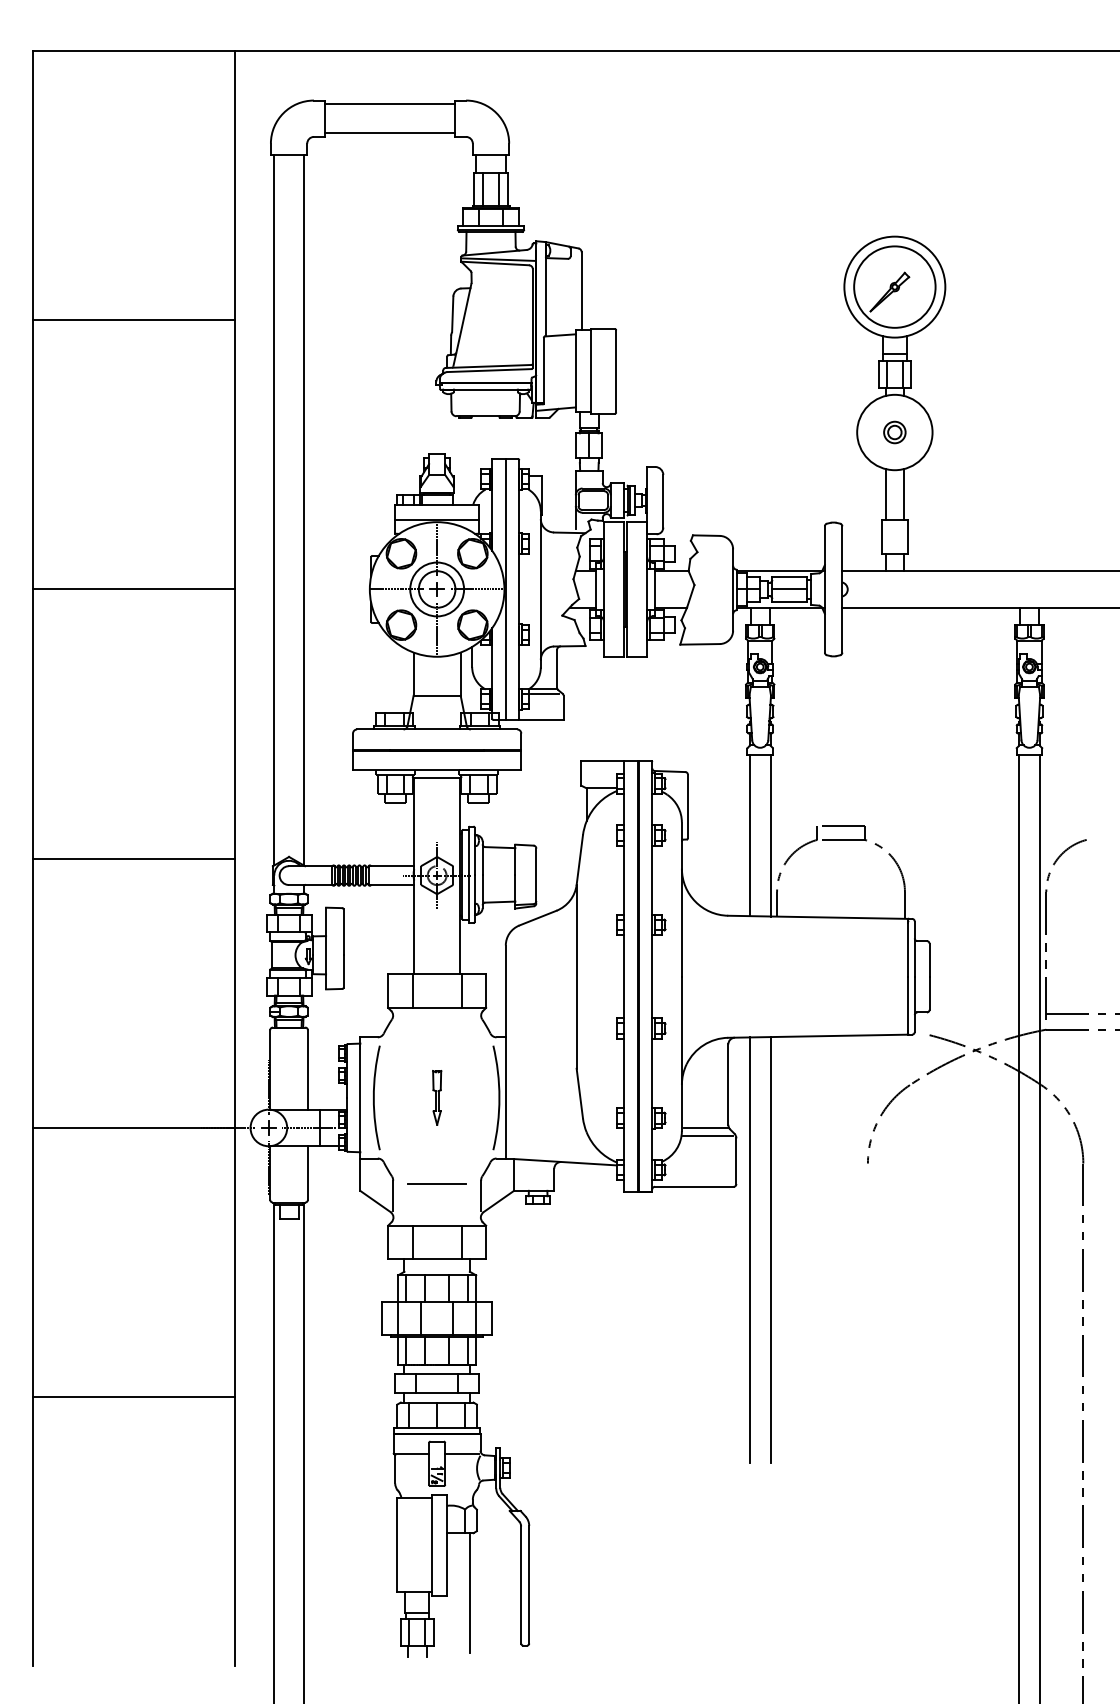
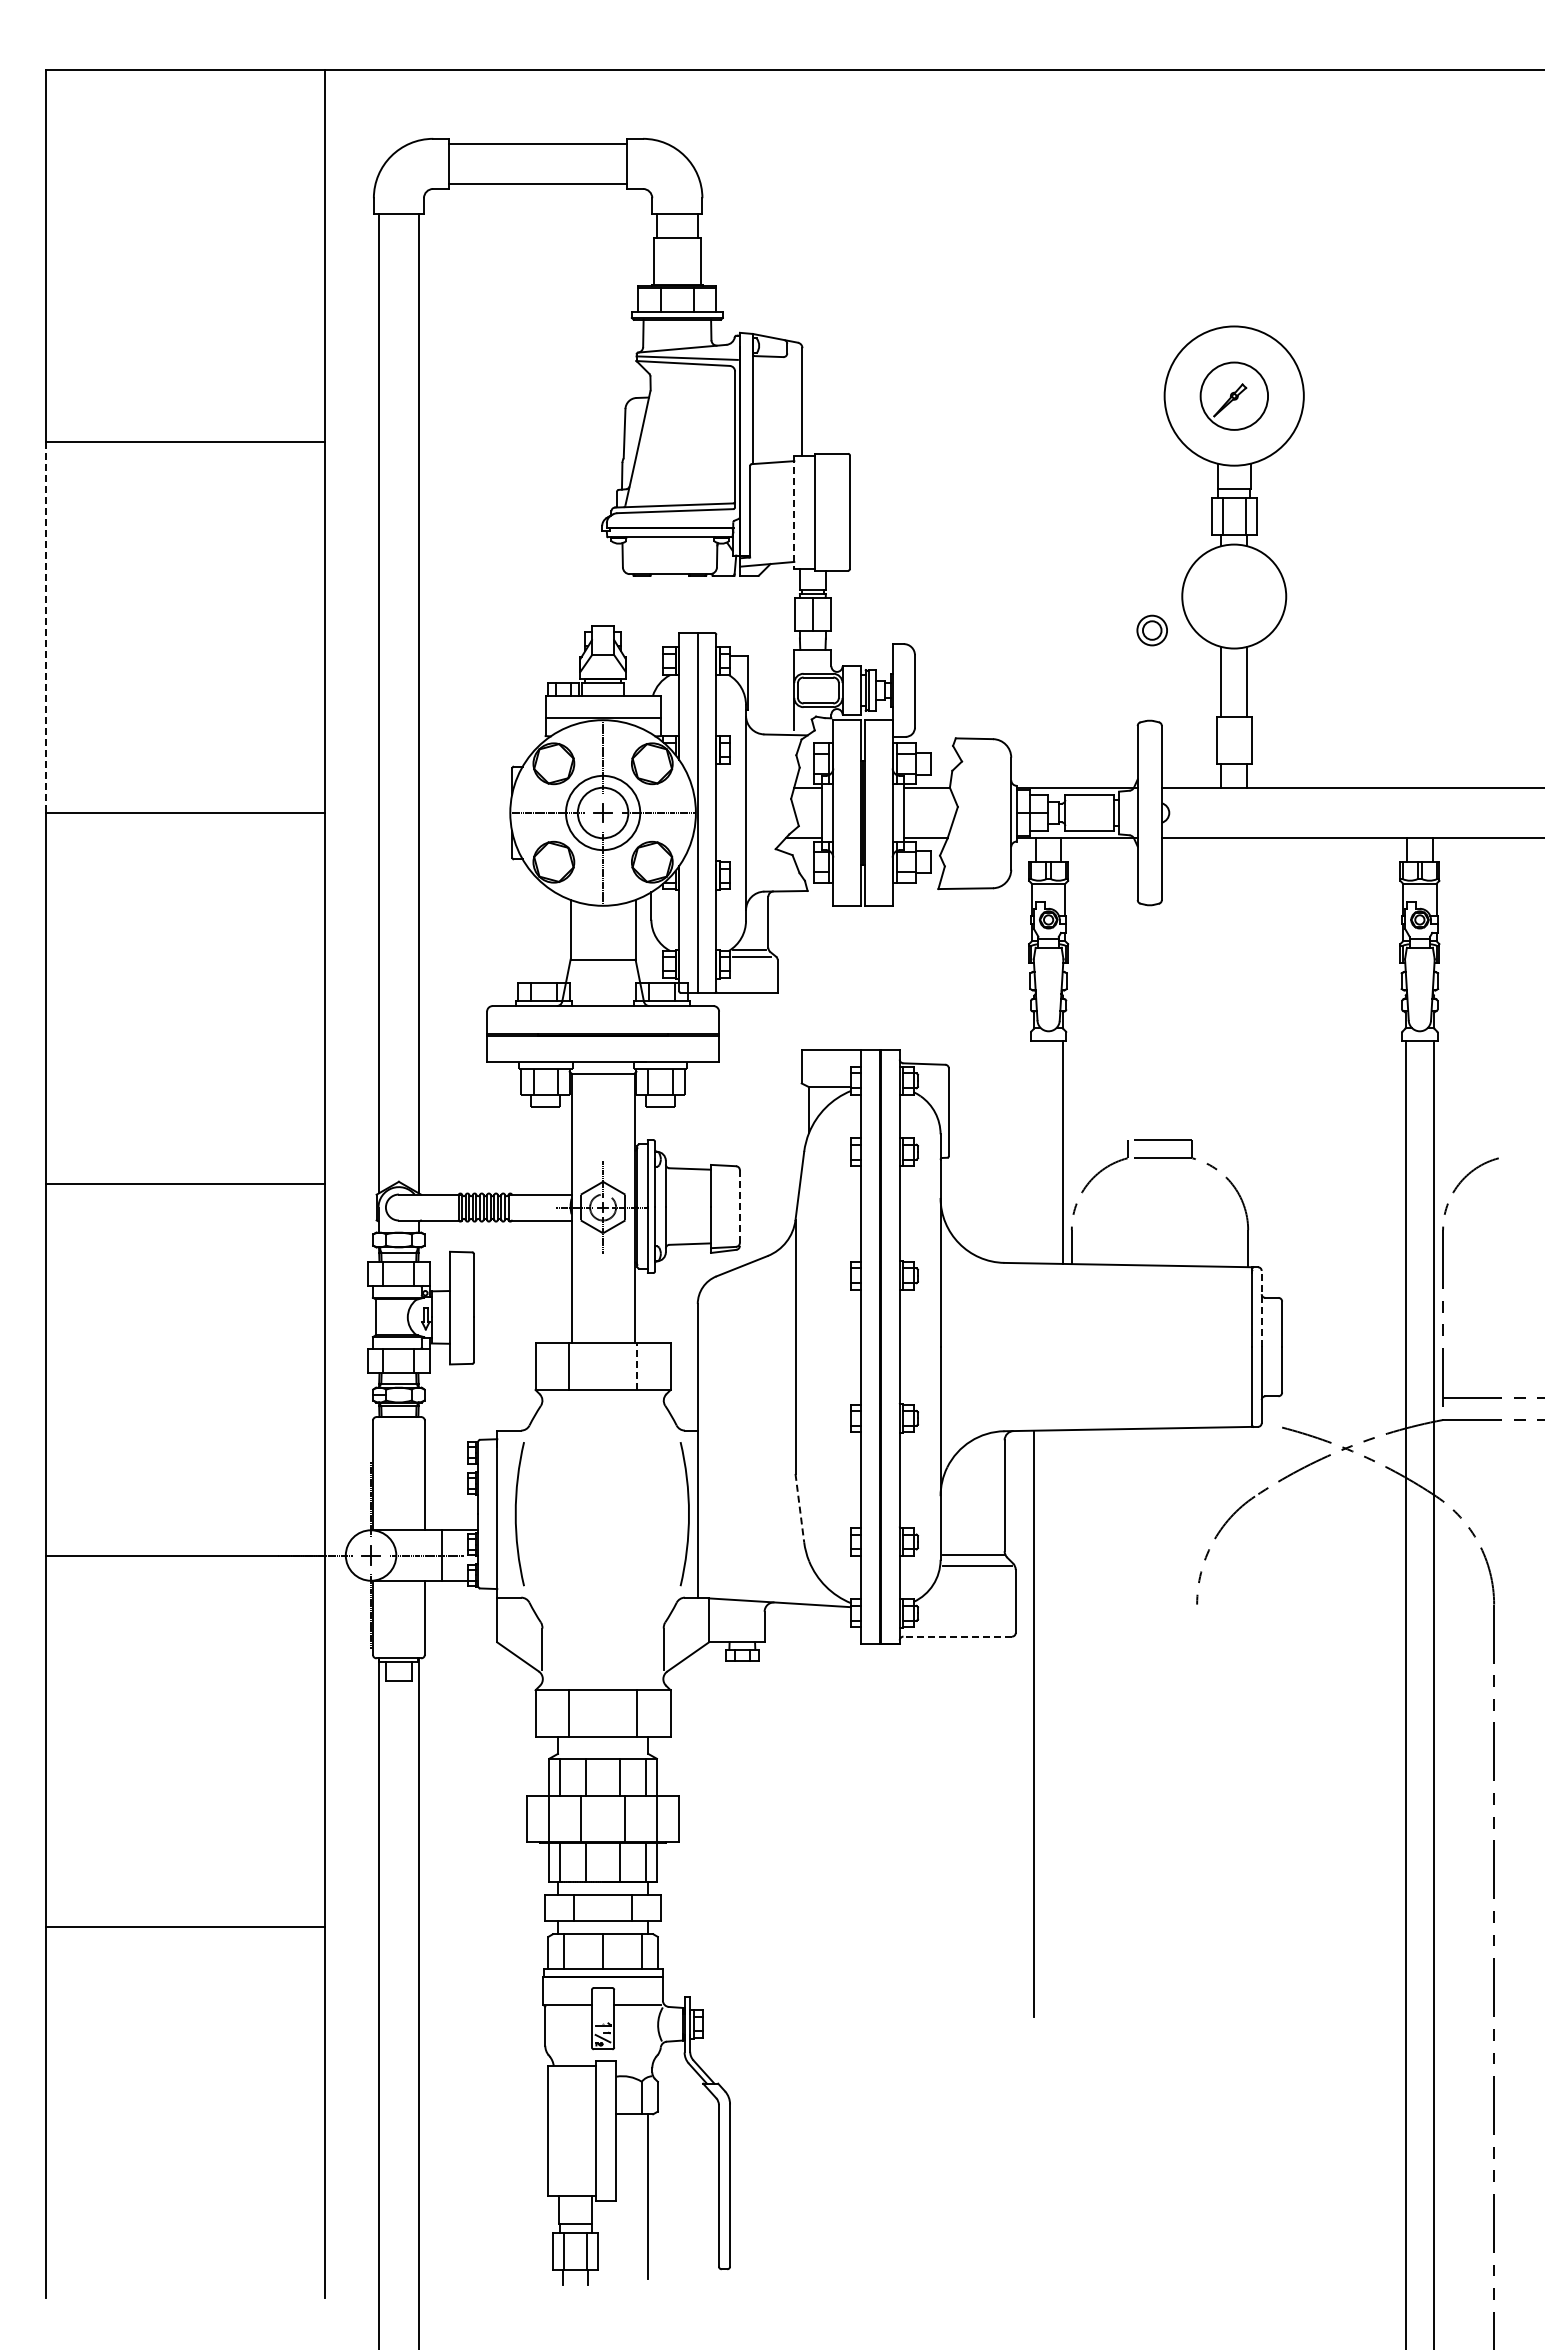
line: (482, 189) -> (665, 261), removed
line: (499, 189) -> (688, 261), removed
part: (895, 287) -> (1234, 396), size x0.6
line: (575, 371) -> (794, 512), solid -> dashed
part: (894, 432) -> (1151, 630), moved
line: (33, 454) -> (46, 627), solid -> dashed
line: (789, 589) -> (1089, 813), removed
line: (750, 834) -> (1034, 1151), removed
line: (536, 876) -> (739, 1208), solid -> dashed
line: (914, 948) -> (1261, 1308), solid -> dashed
line: (461, 990) -> (636, 1366), solid -> dashed
line: (579, 1093) -> (799, 1508), solid -> dashed
part: (436, 1098) -> (602, 1514), removed
line: (436, 1183) -> (602, 1632), removed
line: (694, 1186) -> (957, 1636), solid -> dashed
line: (771, 1249) -> (1063, 1723), removed

